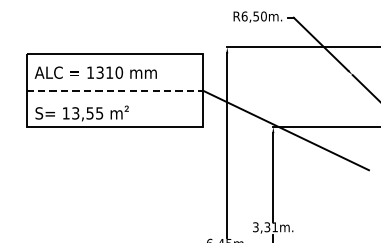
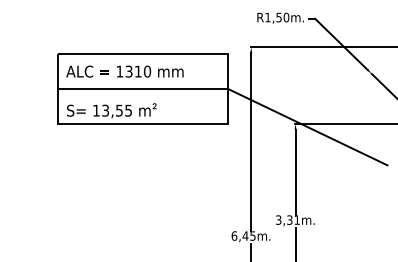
text: (244, 16) -> (267, 17), R6,50m. -> R1,50m.
line: (115, 90) -> (143, 88), dashed -> solid

